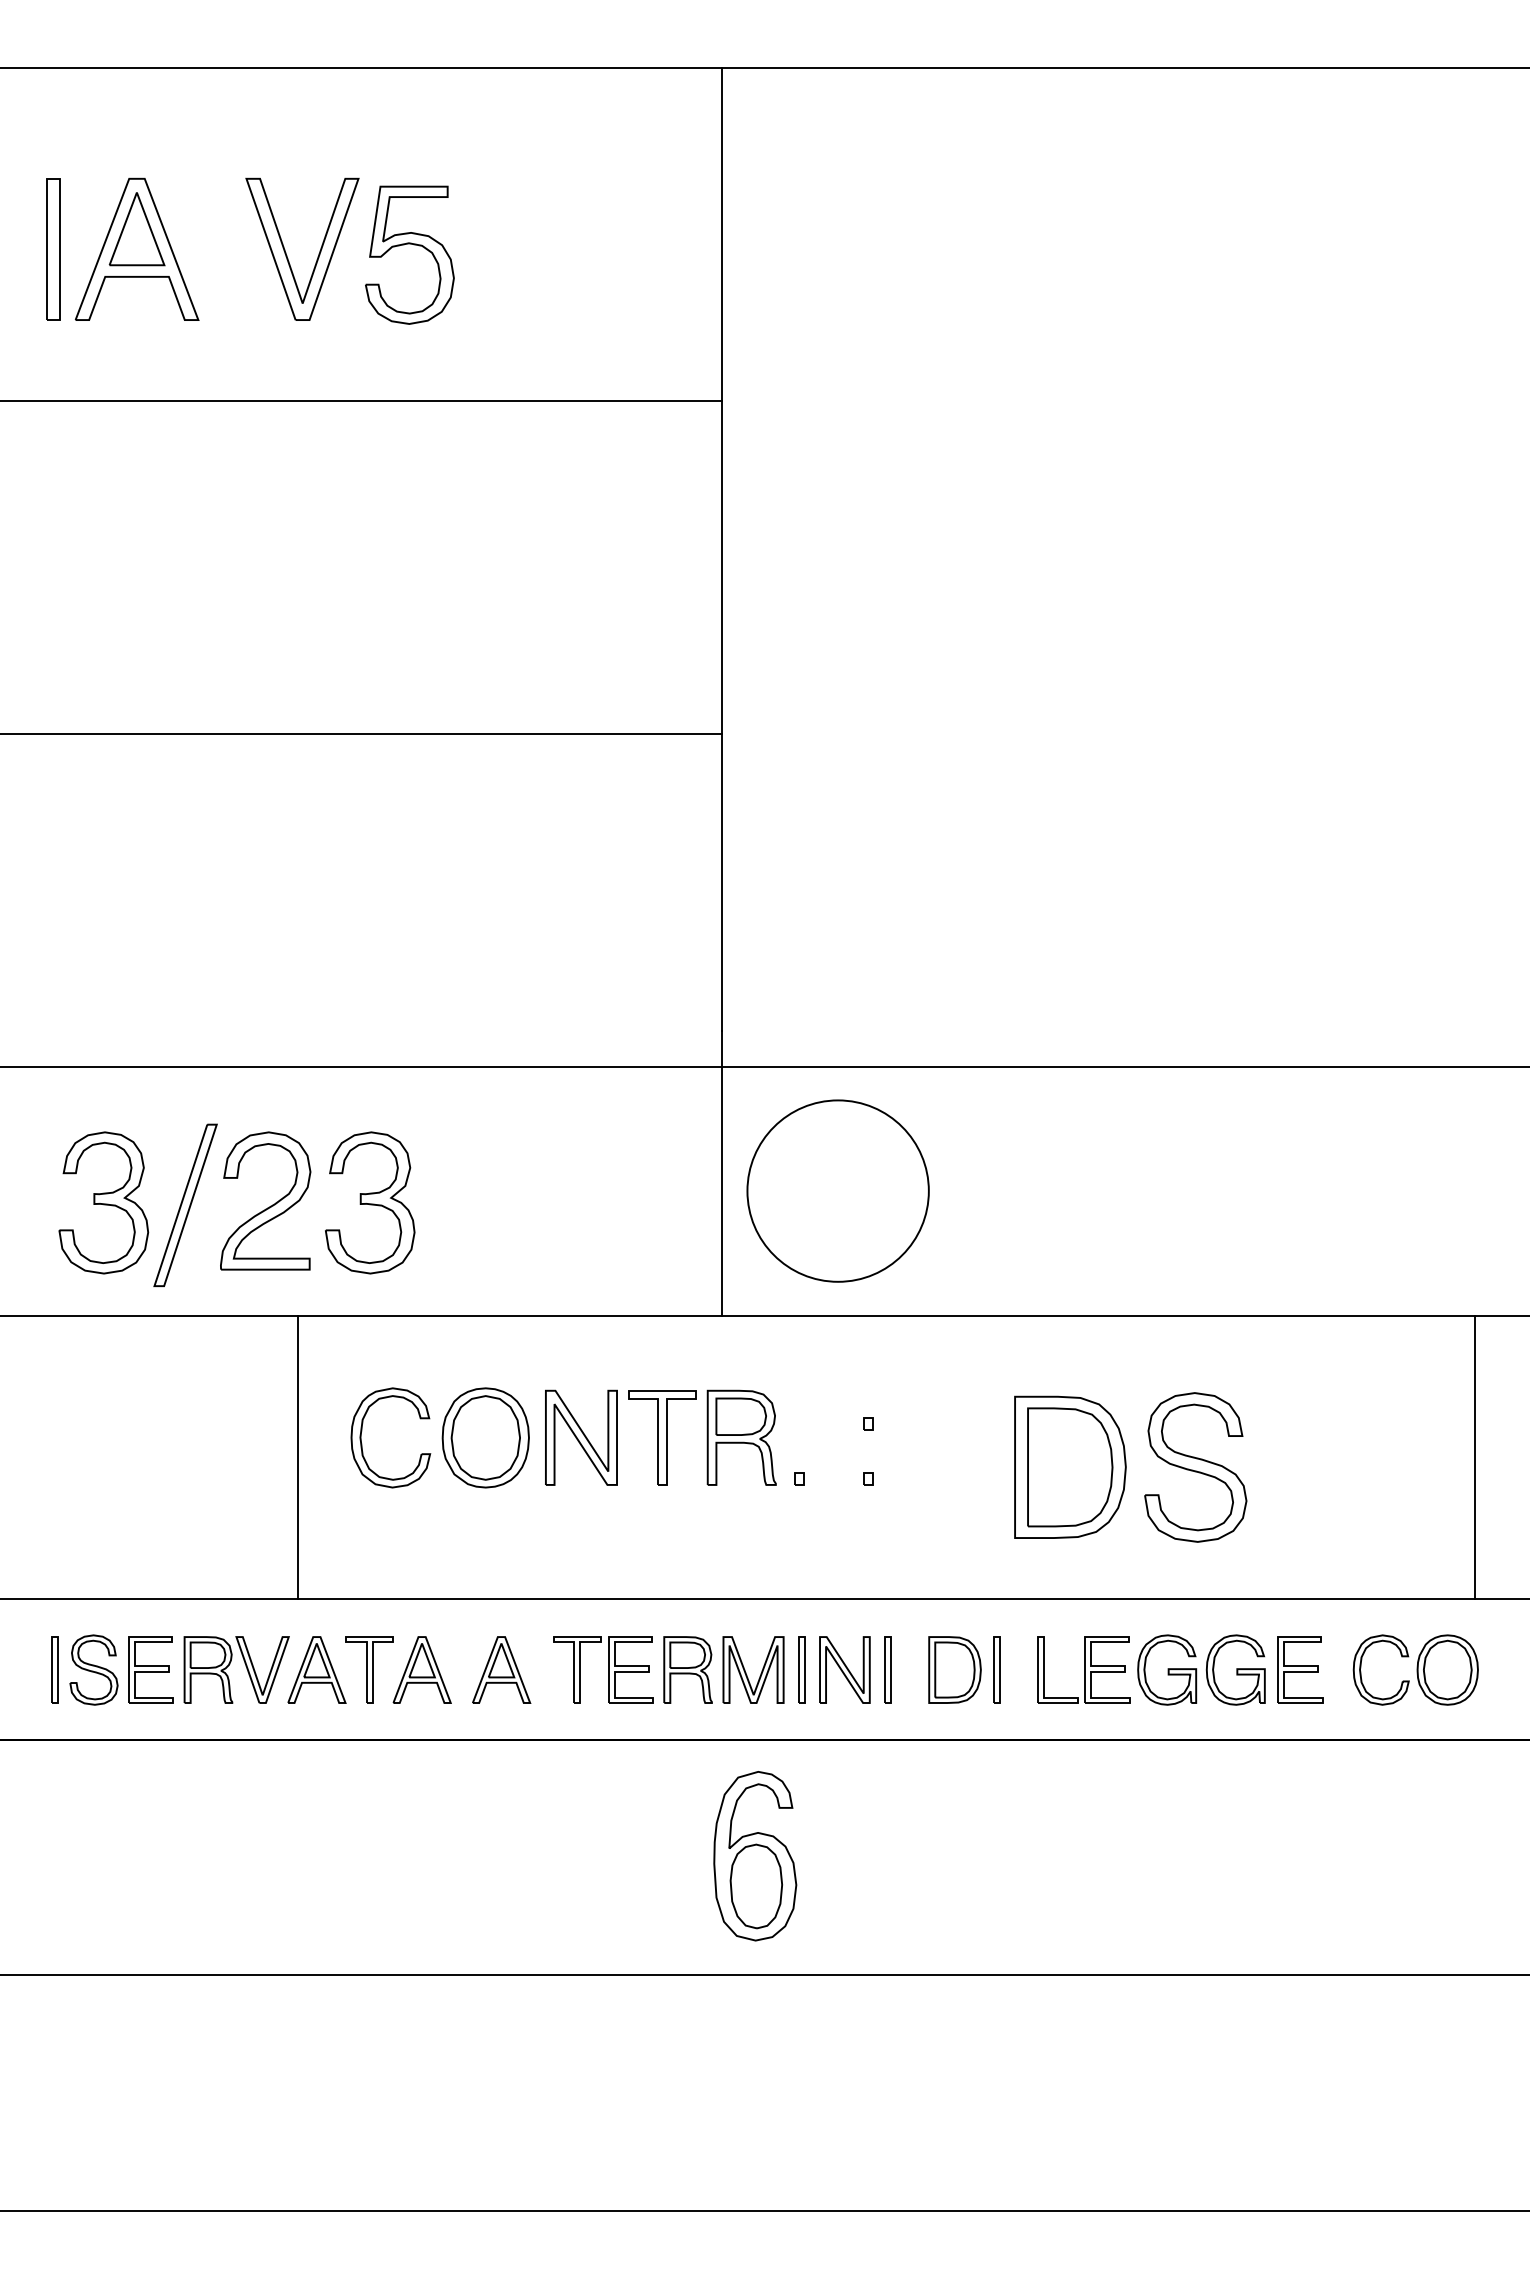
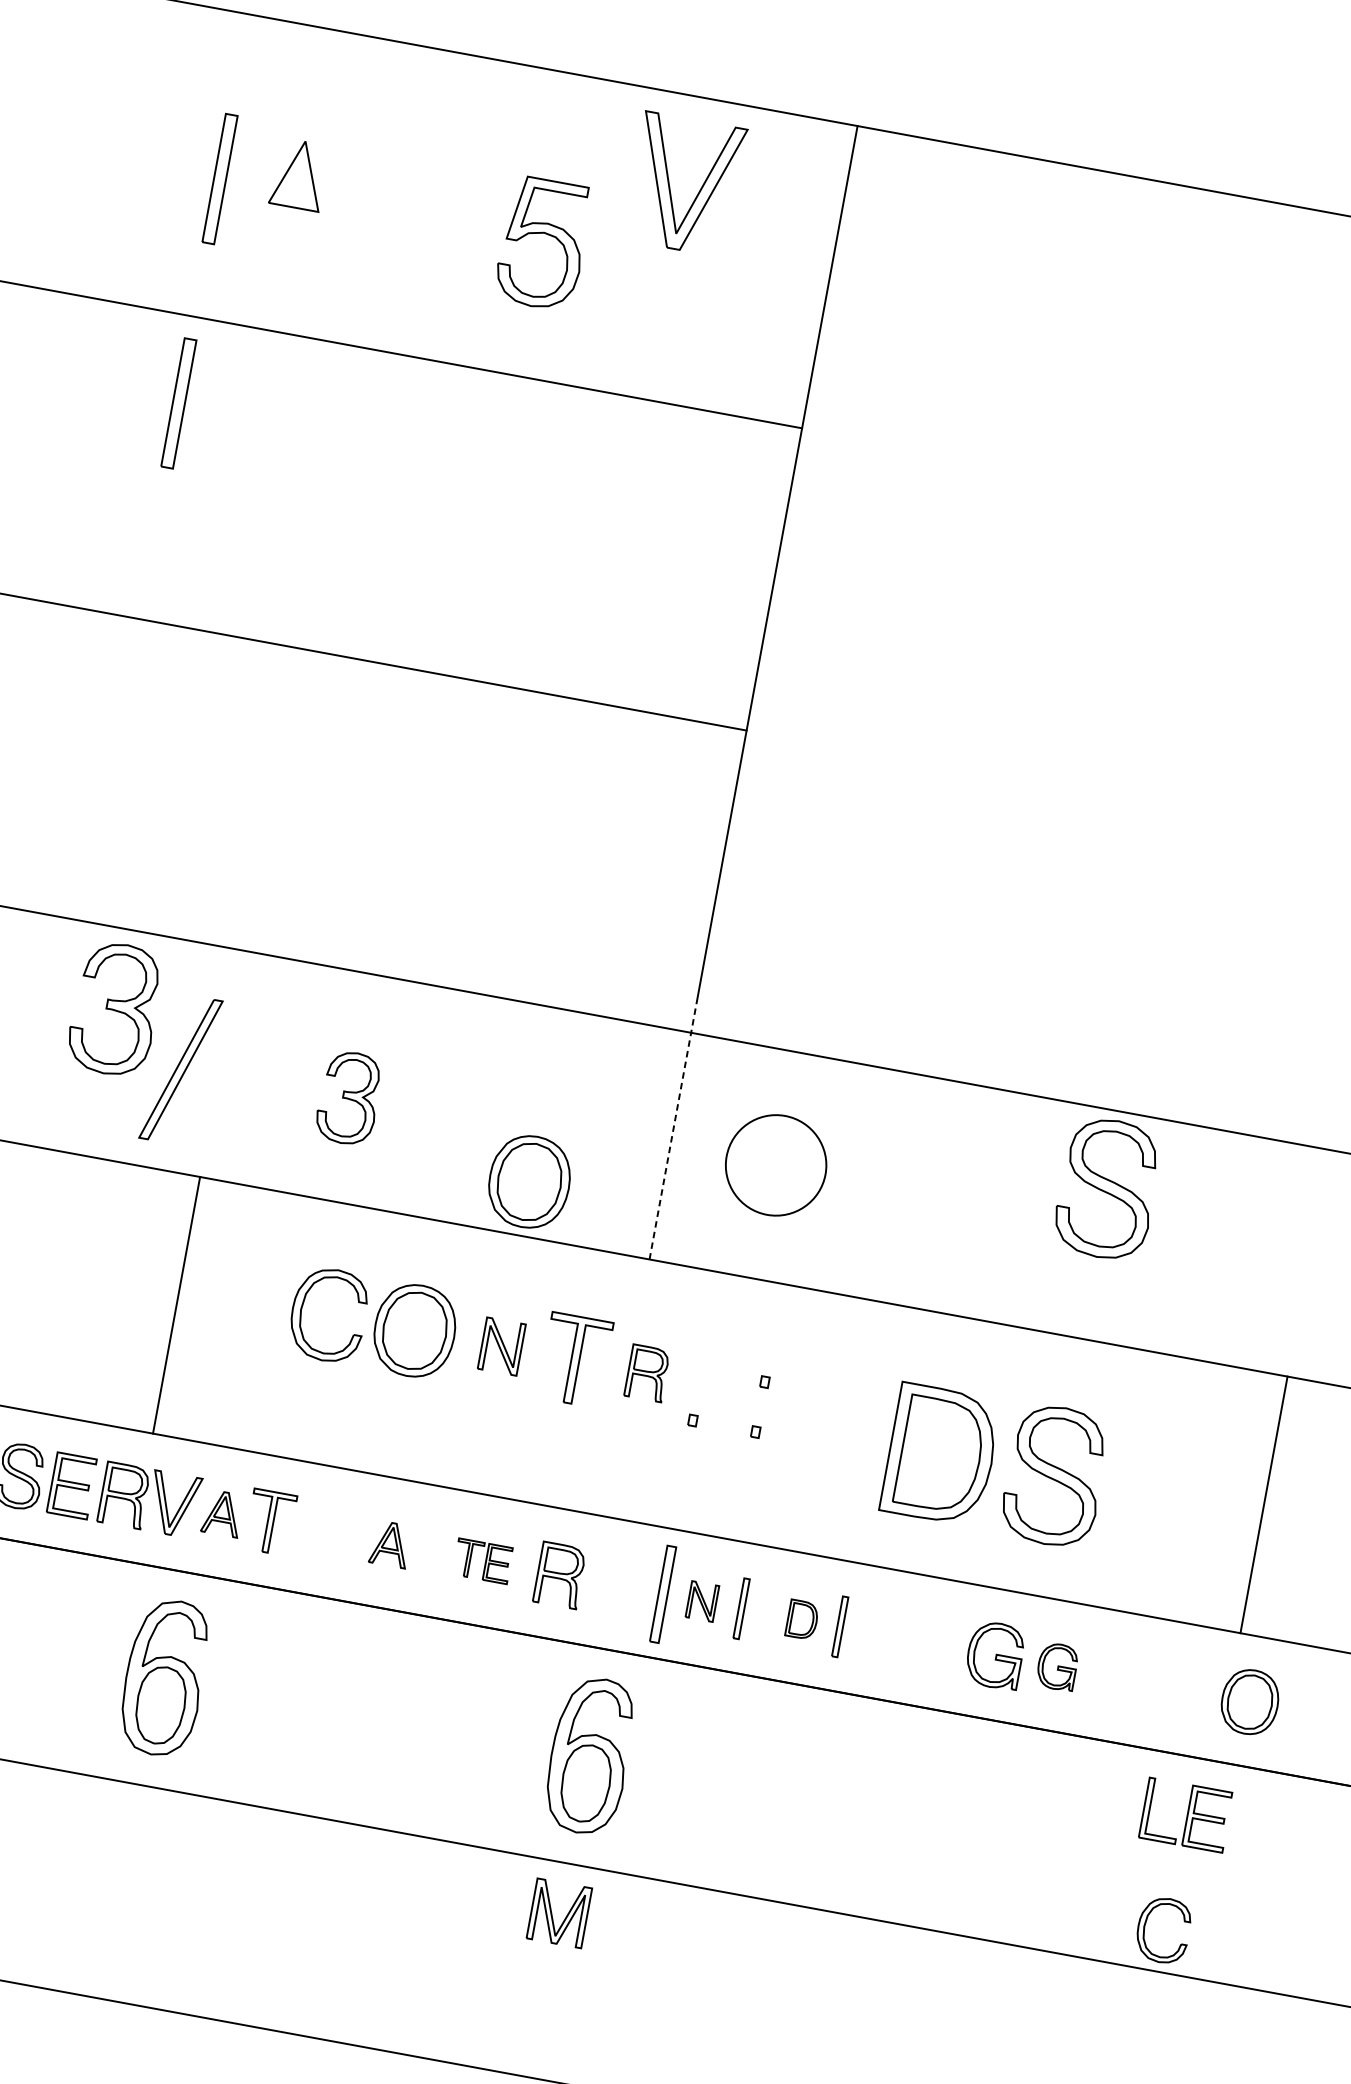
part: (136, 248) -> (295, 192), removed
part: (286, 252) -> (670, 184), moved
part: (53, 496) -> (179, 403), added
part: (1195, 1151) -> (1107, 1188), added
line: (721, 1173) -> (673, 1129), solid -> dashed
circle: (837, 1190) -> (775, 1164), size x0.6
part: (103, 1202) -> (115, 1008), moved
part: (370, 1202) -> (349, 1097), size x0.7
part: (270, 1205) -> (258, 1083), removed
part: (578, 1256) -> (529, 1181), added
part: (581, 1437) -> (501, 1346), size x0.6
part: (741, 1437) -> (647, 1373), size x0.6
line: (298, 1457) -> (176, 1305), moved
line: (1475, 1457) -> (1264, 1505), moved
part: (1361, 1668) -> (1145, 1925), moved
part: (316, 1669) -> (222, 1513), size x0.7
part: (421, 1669) -> (317, 1530), removed
part: (501, 1669) -> (390, 1543), size x0.7
part: (603, 1669) -> (483, 1560), size x0.6
part: (801, 1669) -> (663, 1593), size x1.6
part: (844, 1669) -> (702, 1601), size x0.6
part: (954, 1669) -> (802, 1619), size x0.6
part: (1083, 1669) -> (1185, 1814), moved
part: (1235, 1669) -> (1057, 1666), size x0.7
part: (1300, 1669) -> (1116, 1677), removed
part: (746, 1672) -> (552, 1914), moved
part: (287, 1856) -> (164, 1678), added

